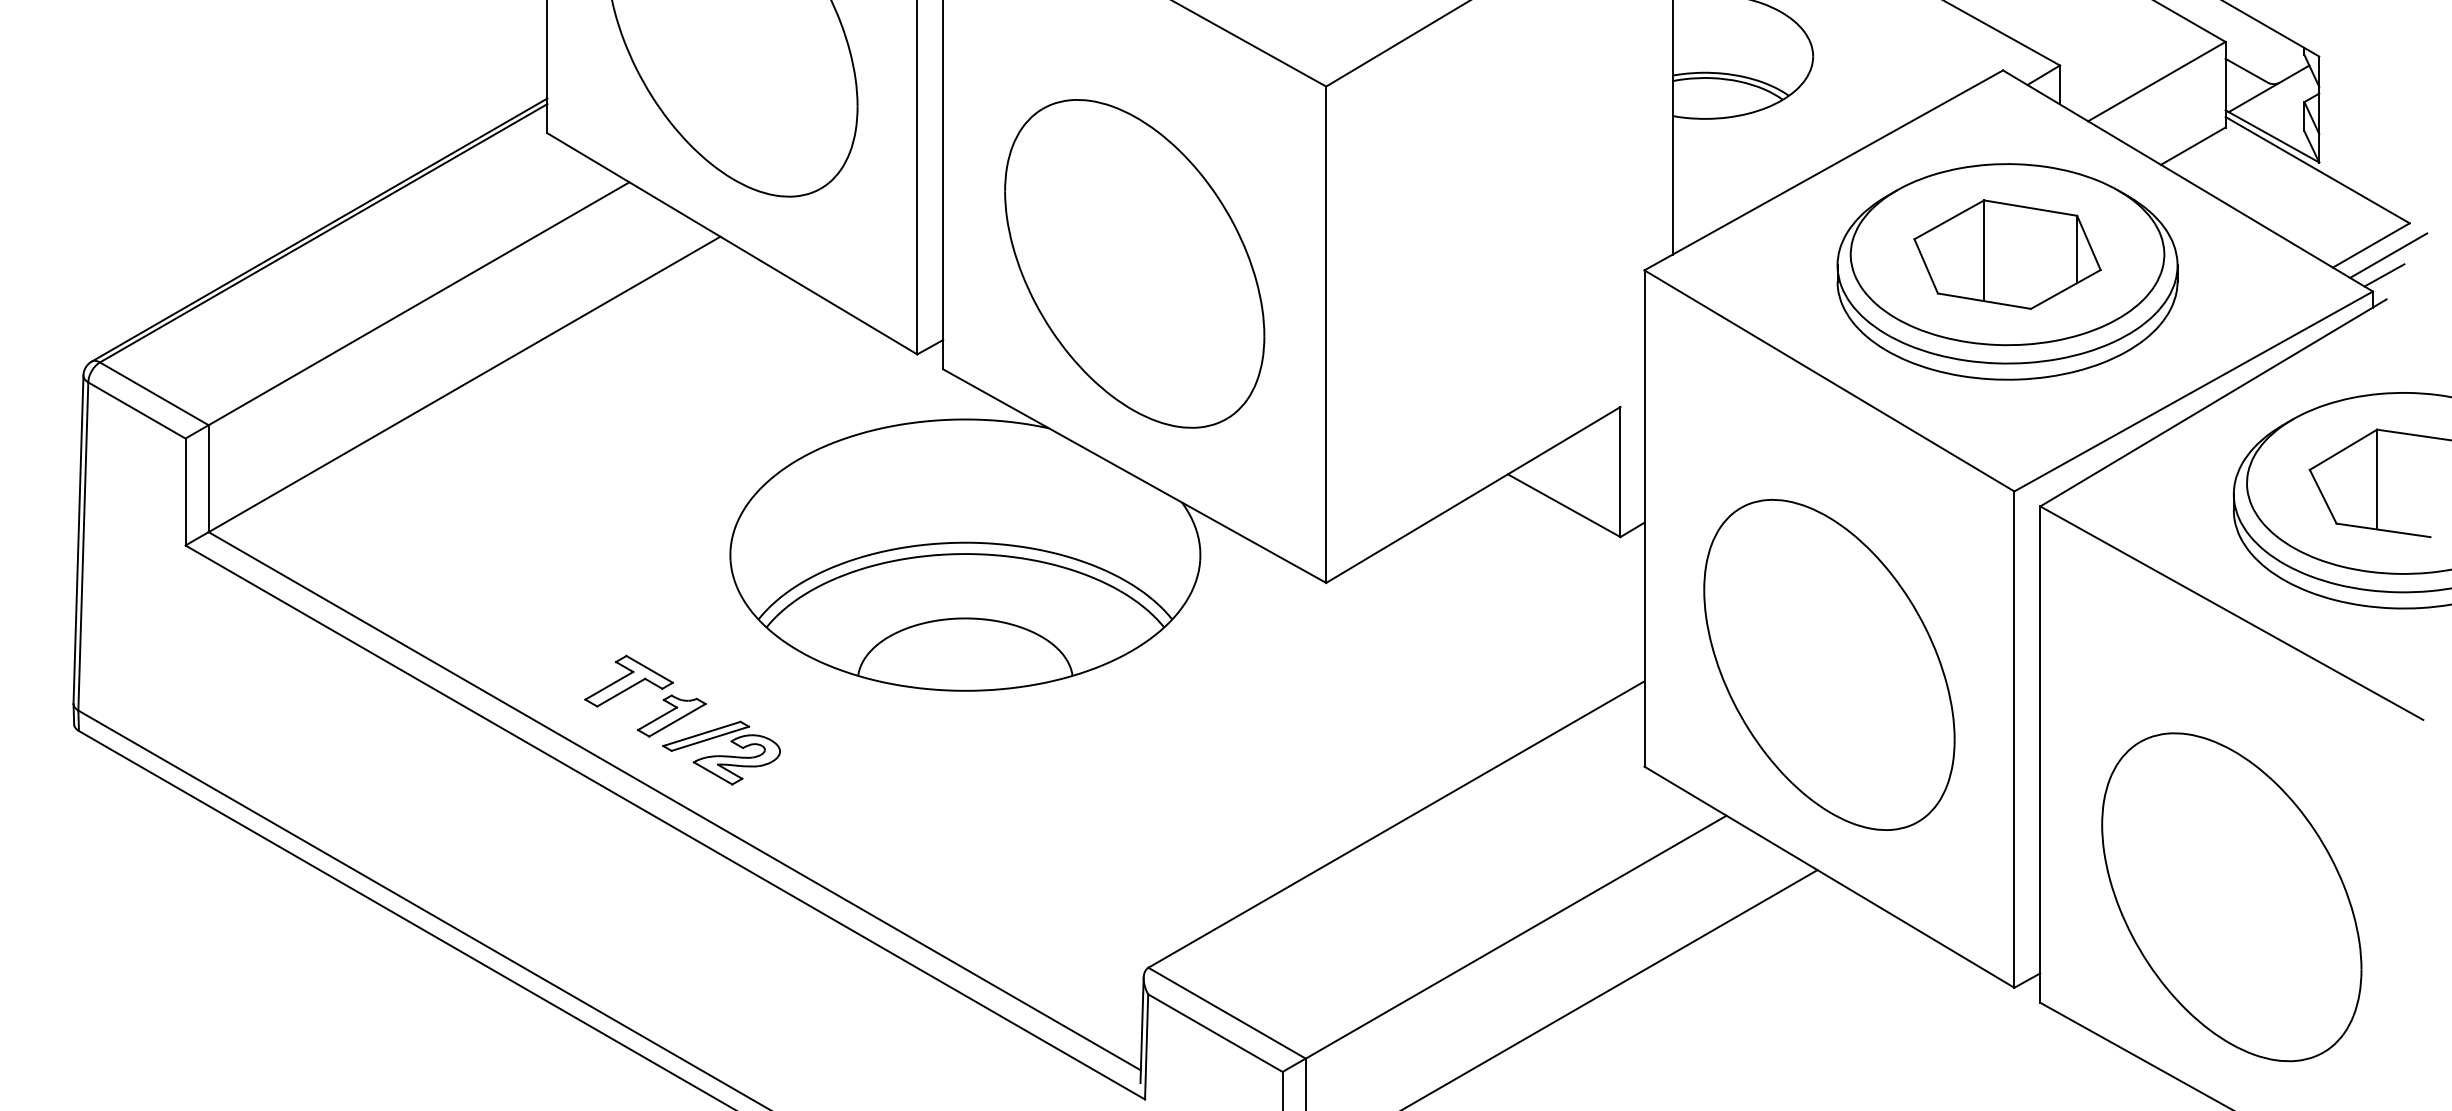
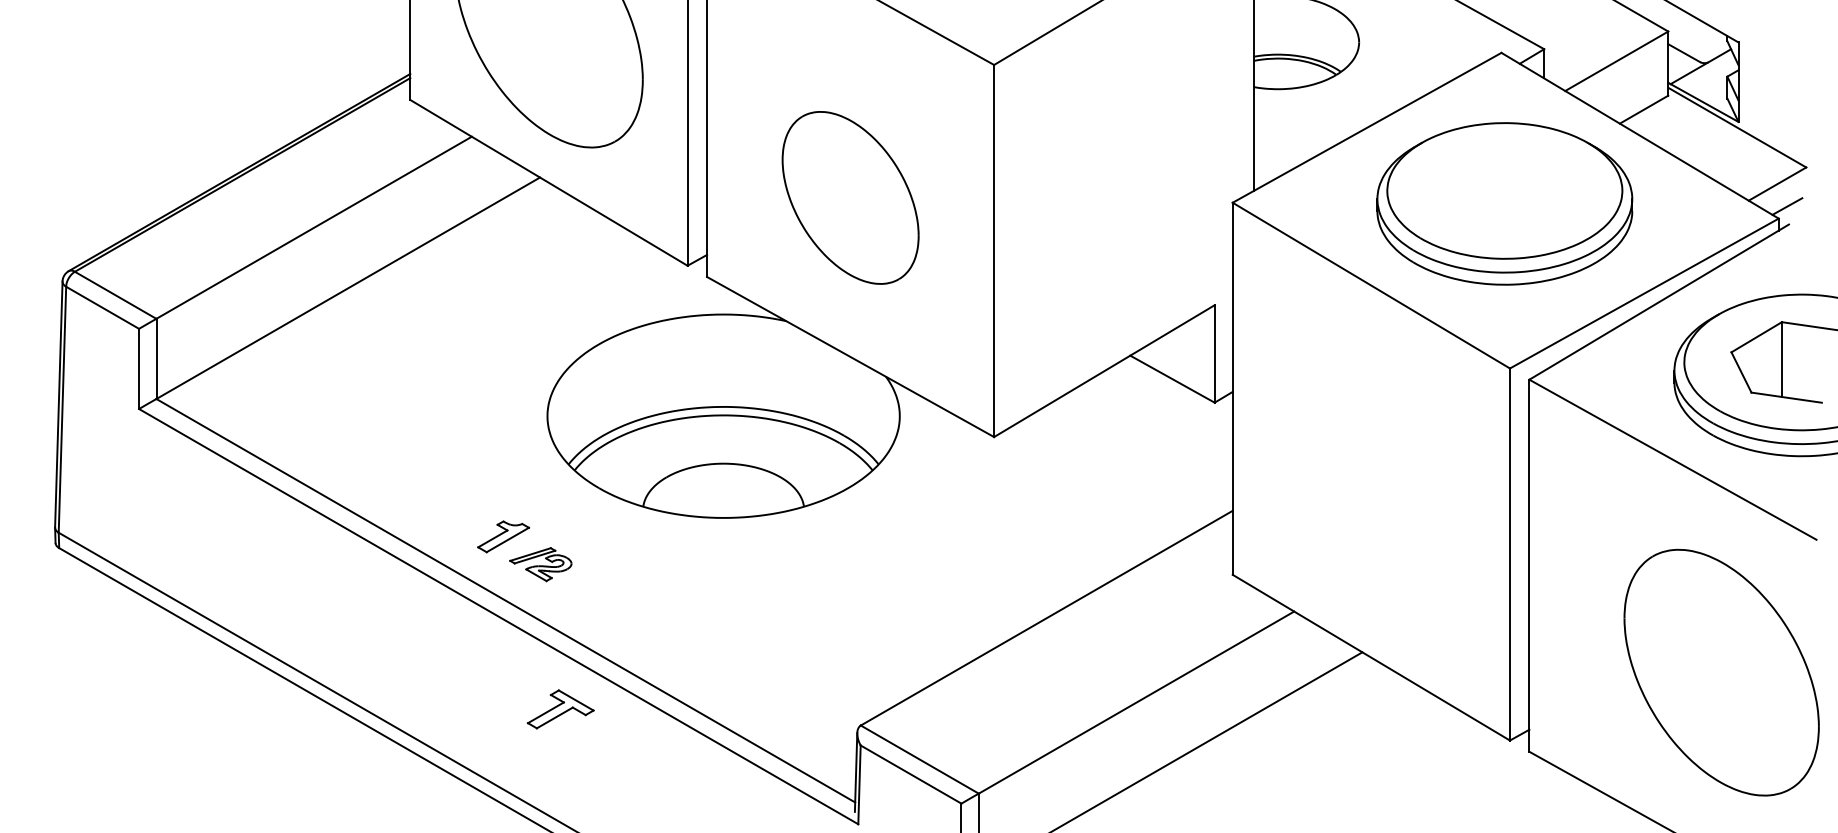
part: (2007, 254) -> (1504, 190), removed
line: (2388, 255) -> (1790, 191), removed
part: (1134, 263) -> (850, 197), size x0.7
part: (1829, 664) -> (1371, 498), removed
part: (628, 680) -> (560, 708), moved
part: (721, 752) -> (540, 564), size x0.7
part: (2231, 897) -> (1721, 672), moved

